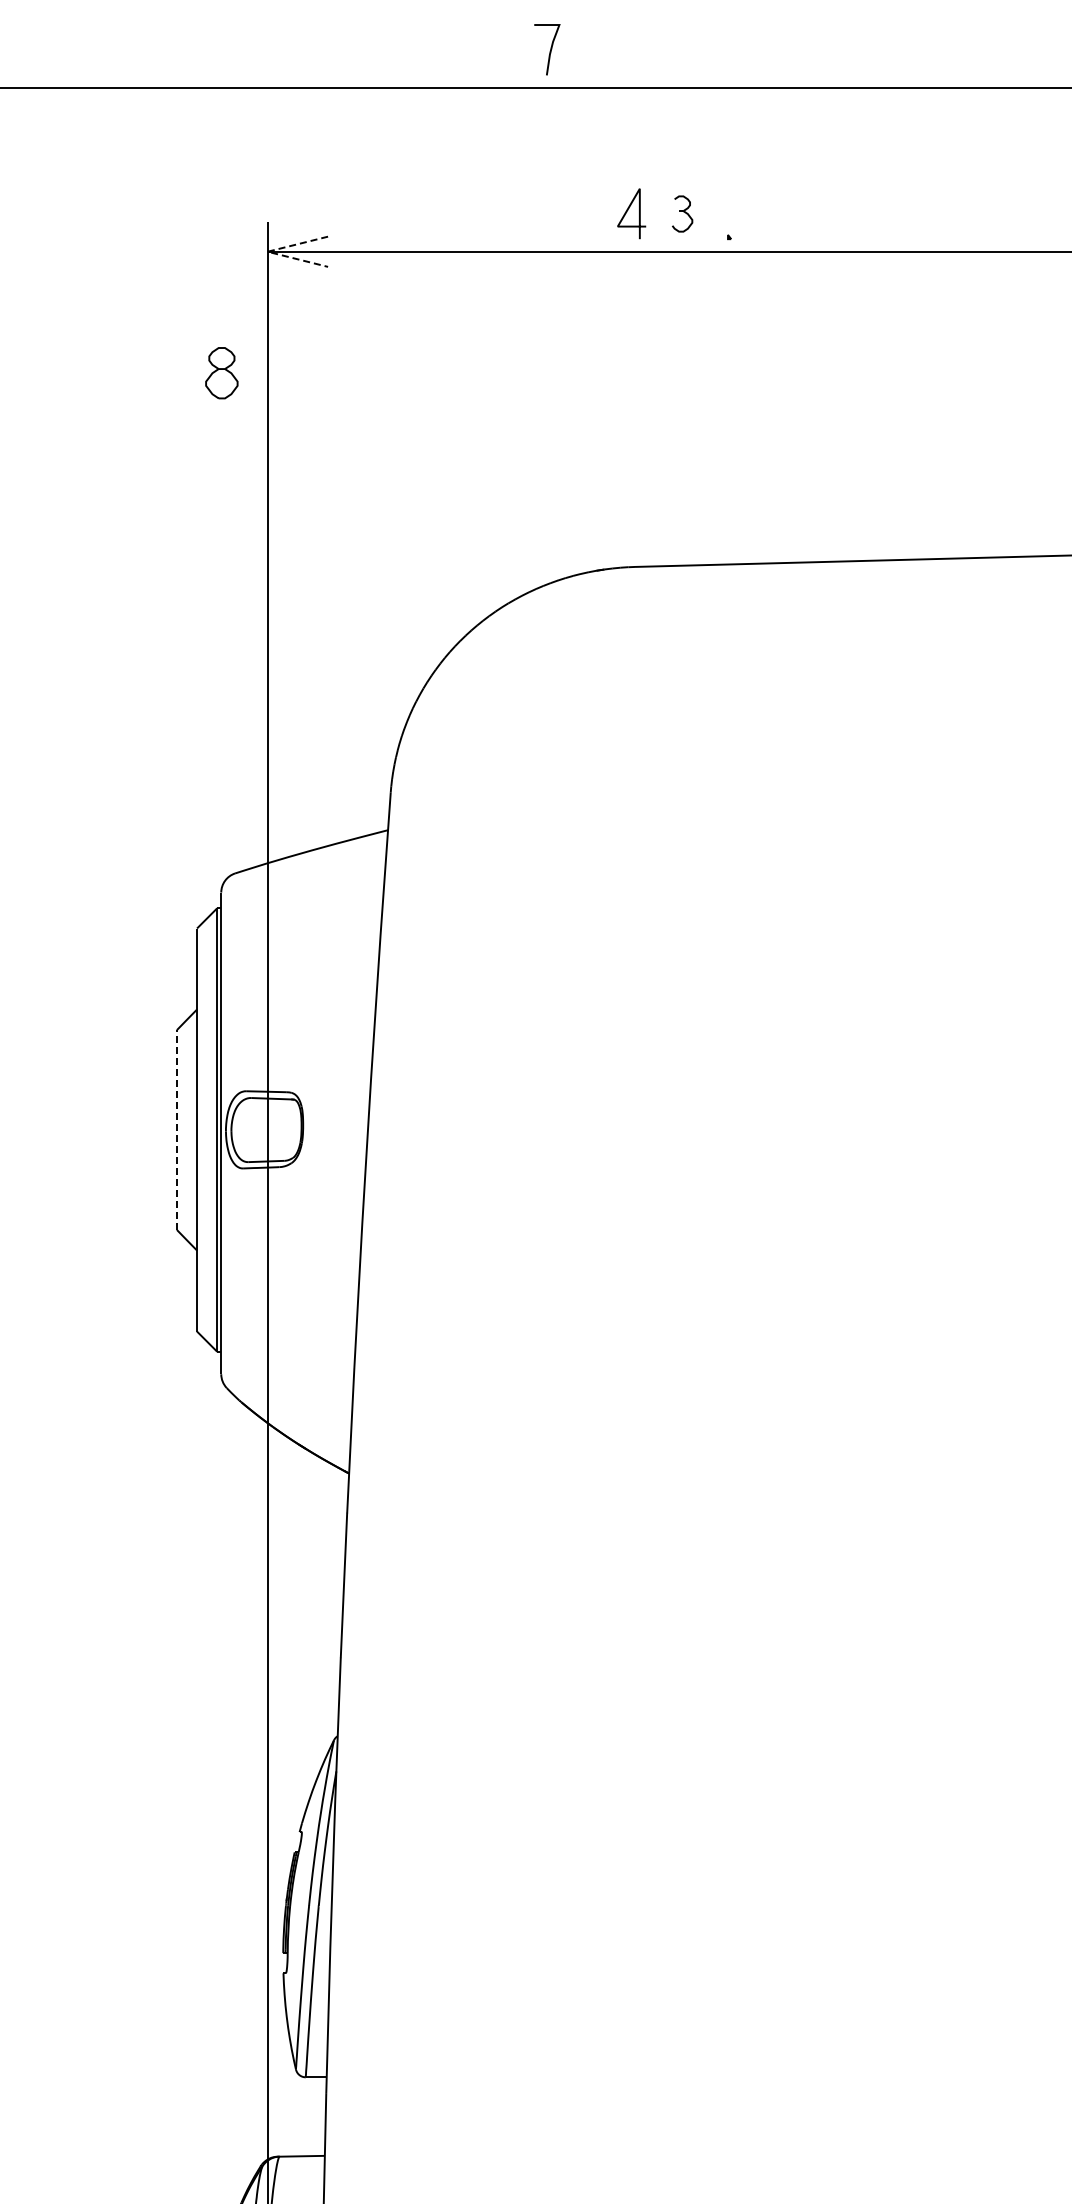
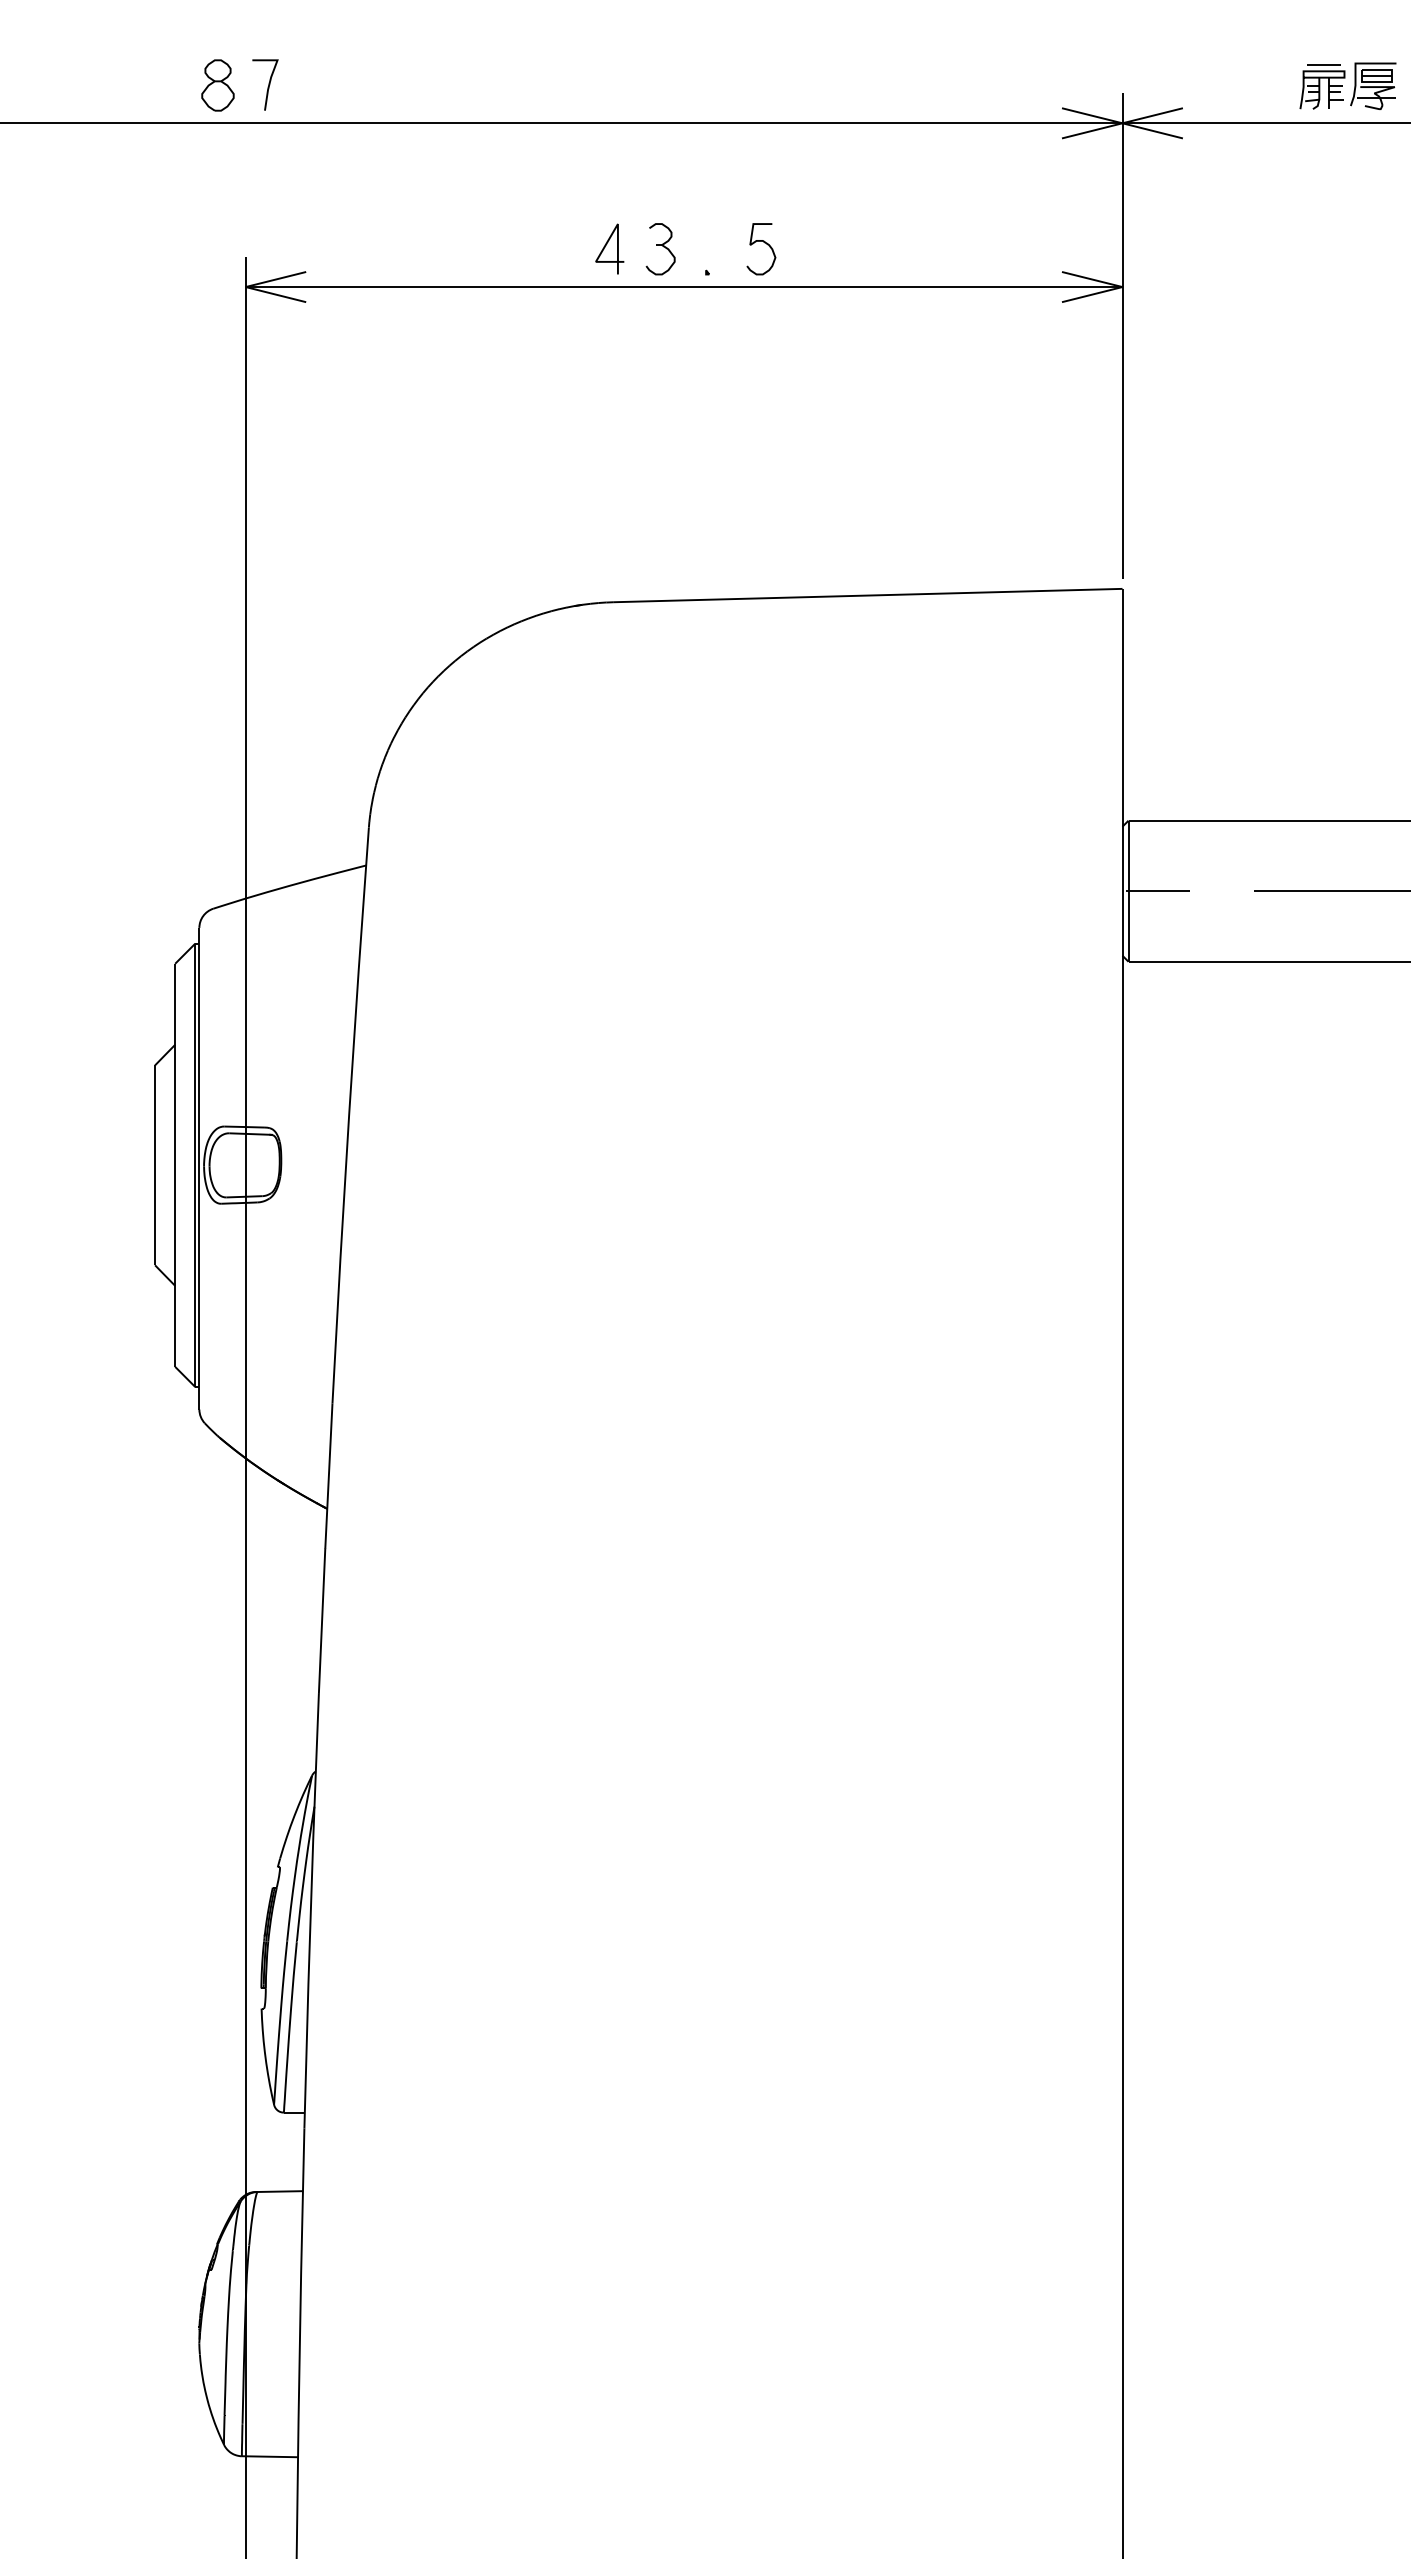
curve: (550, 49) -> (268, 84), moved
curve: (786, 208) -> (764, 243), added
part: (682, 214) -> (660, 249), size x1.43
line: (267, 252) -> (245, 287), dashed -> solid
part: (221, 373) -> (217, 85), moved
line: (177, 1130) -> (155, 1165), dashed -> solid

